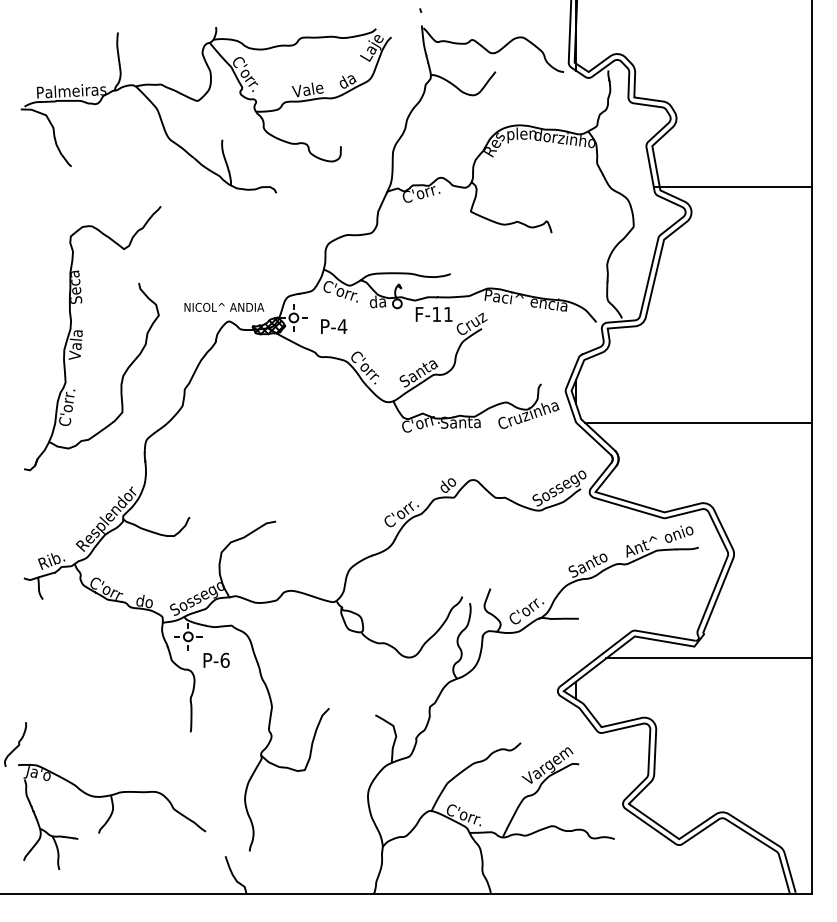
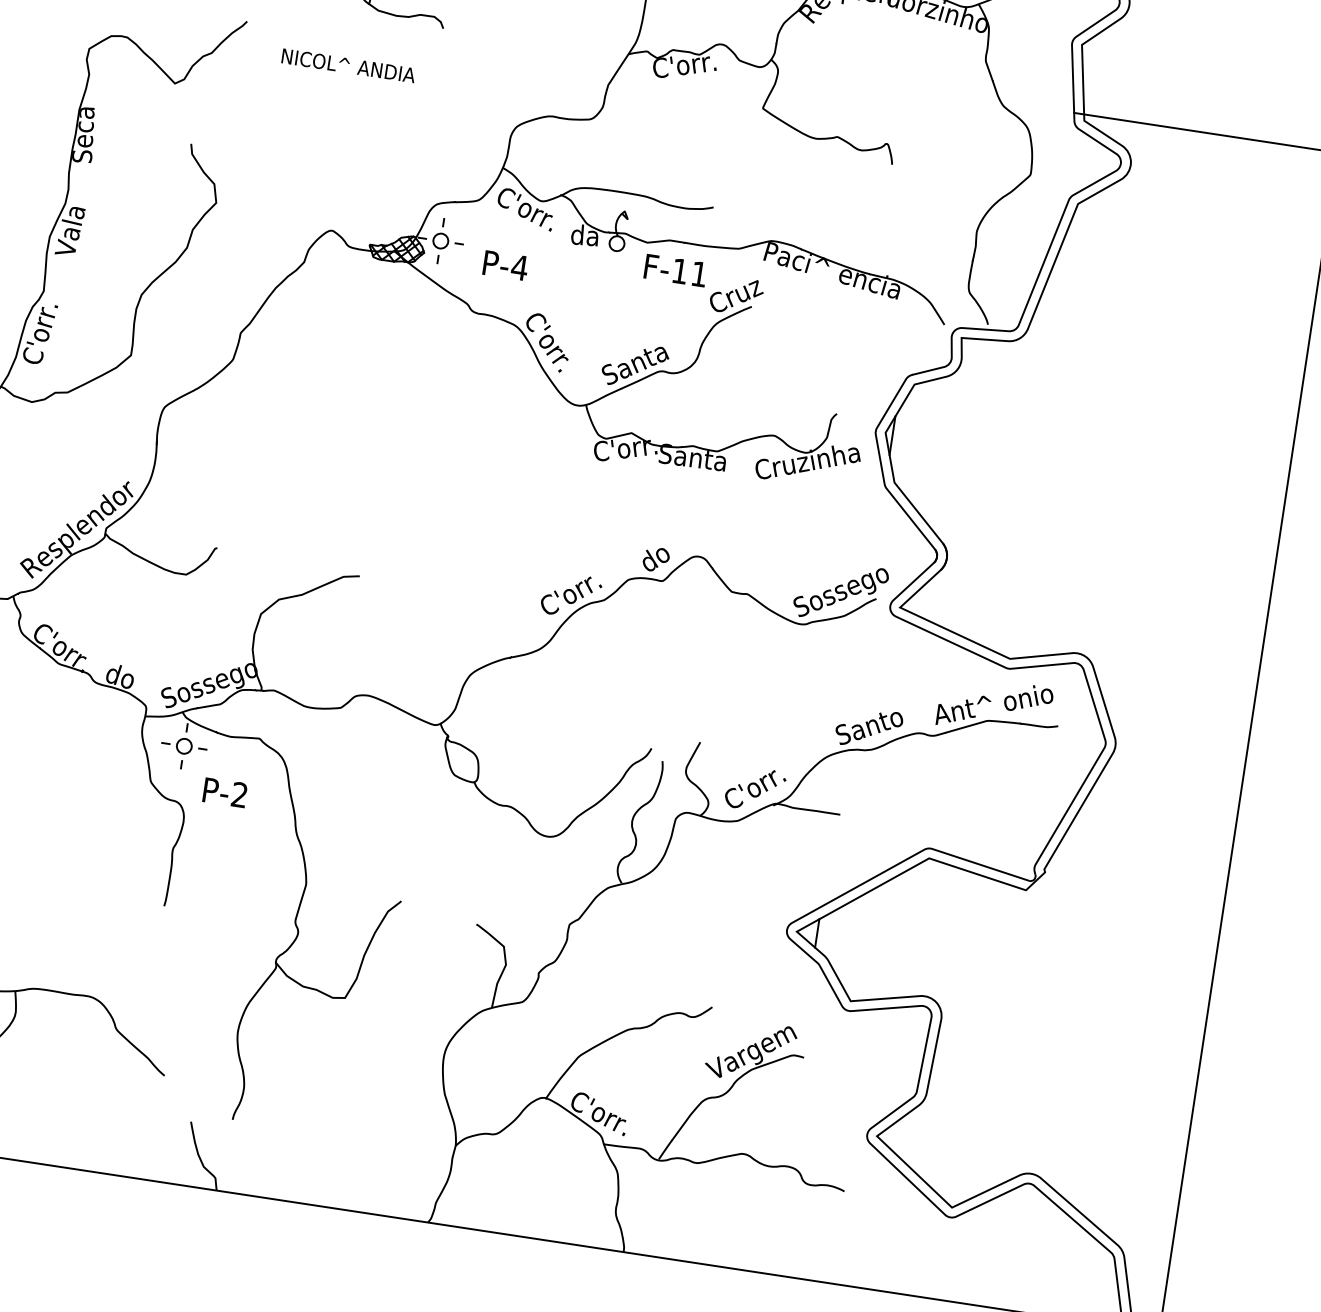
text: (224, 306) -> (349, 64), moved
line: (697, 422) -> (1087, 517), removed
line: (708, 658) -> (1046, 913), removed
text: (224, 660) -> (238, 794), P-6 -> P-2

